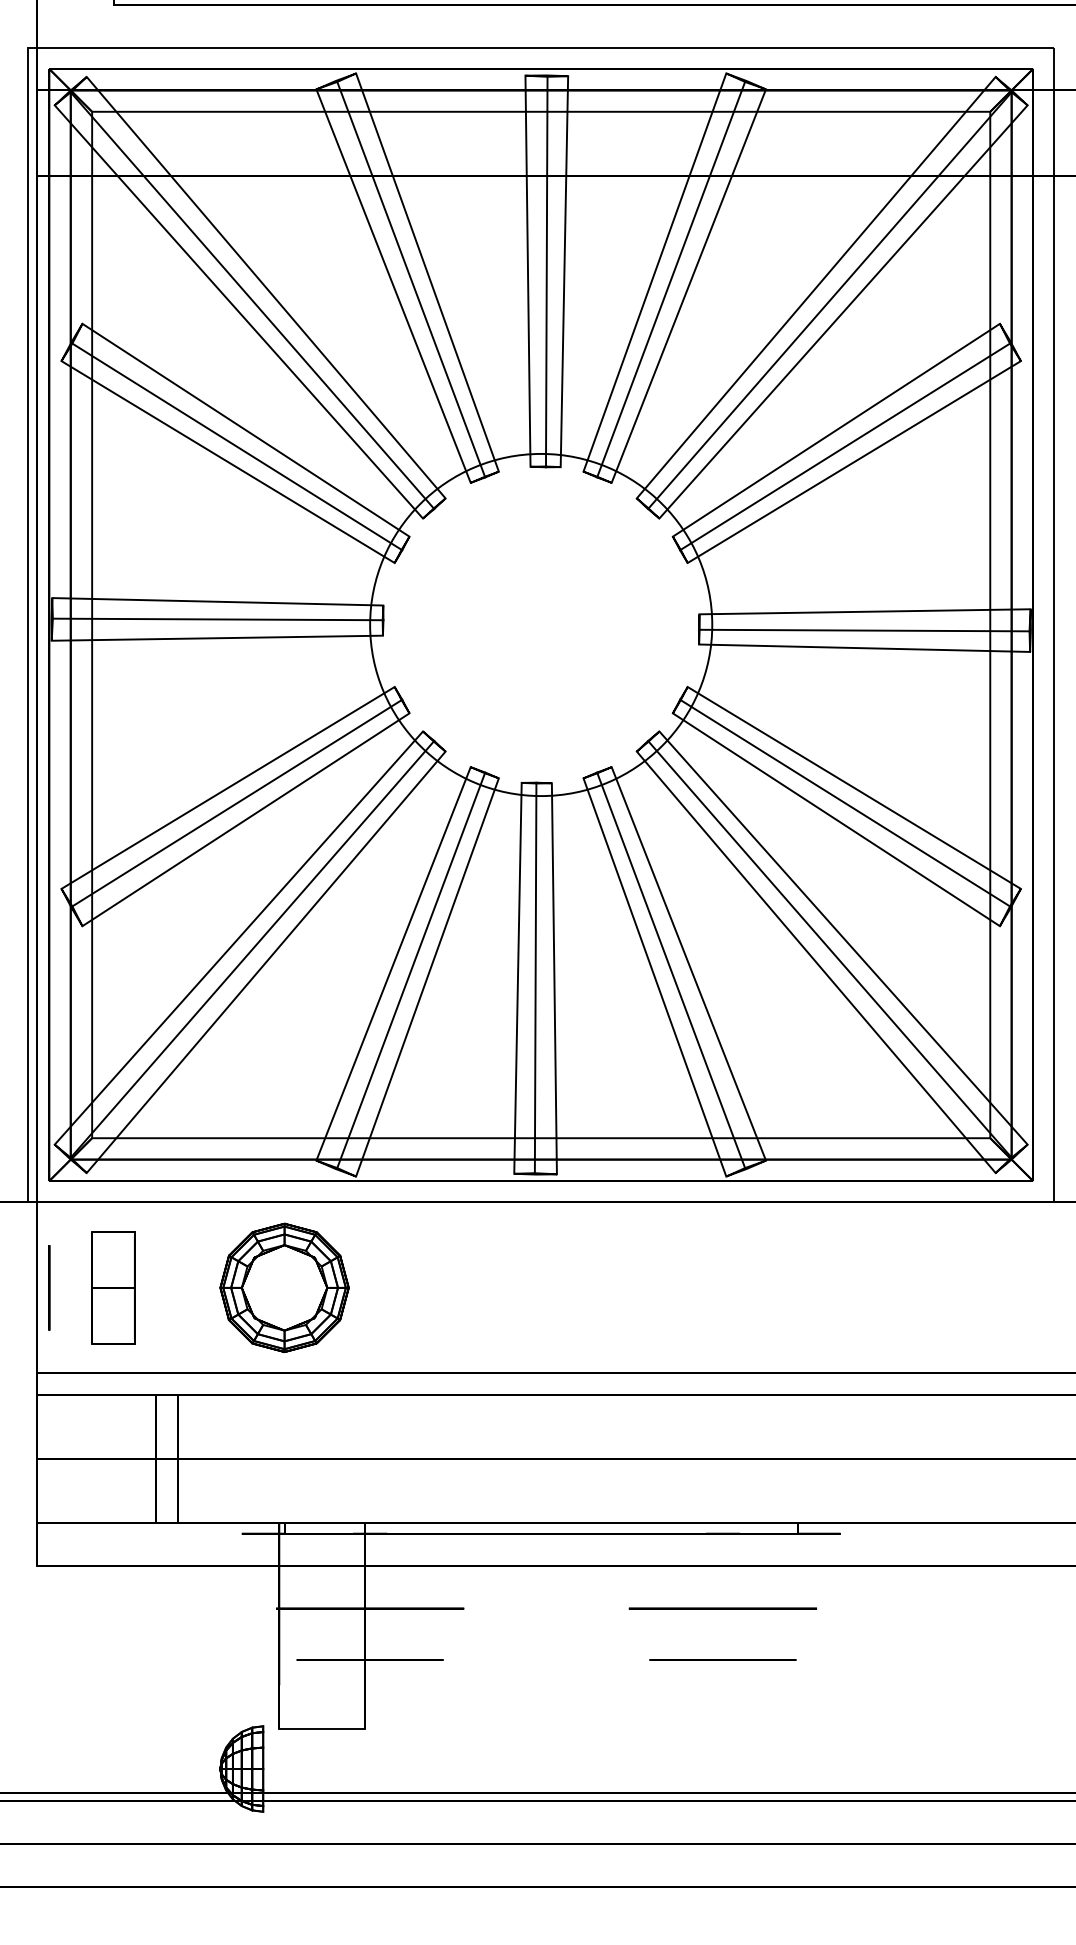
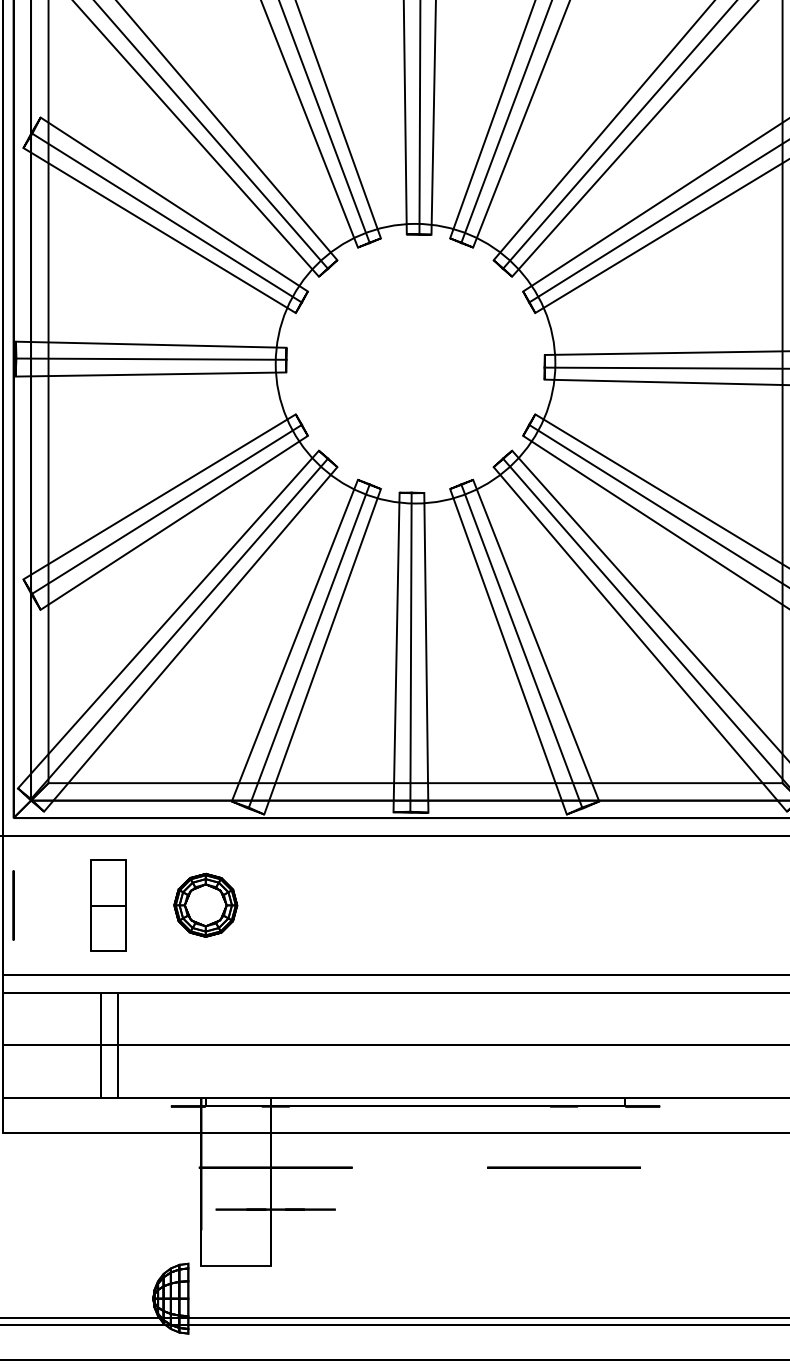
part: (113, 1287) -> (108, 905), moved
part: (284, 1287) -> (205, 905), size x0.6
line: (722, 1659) -> (563, 1209), removed

